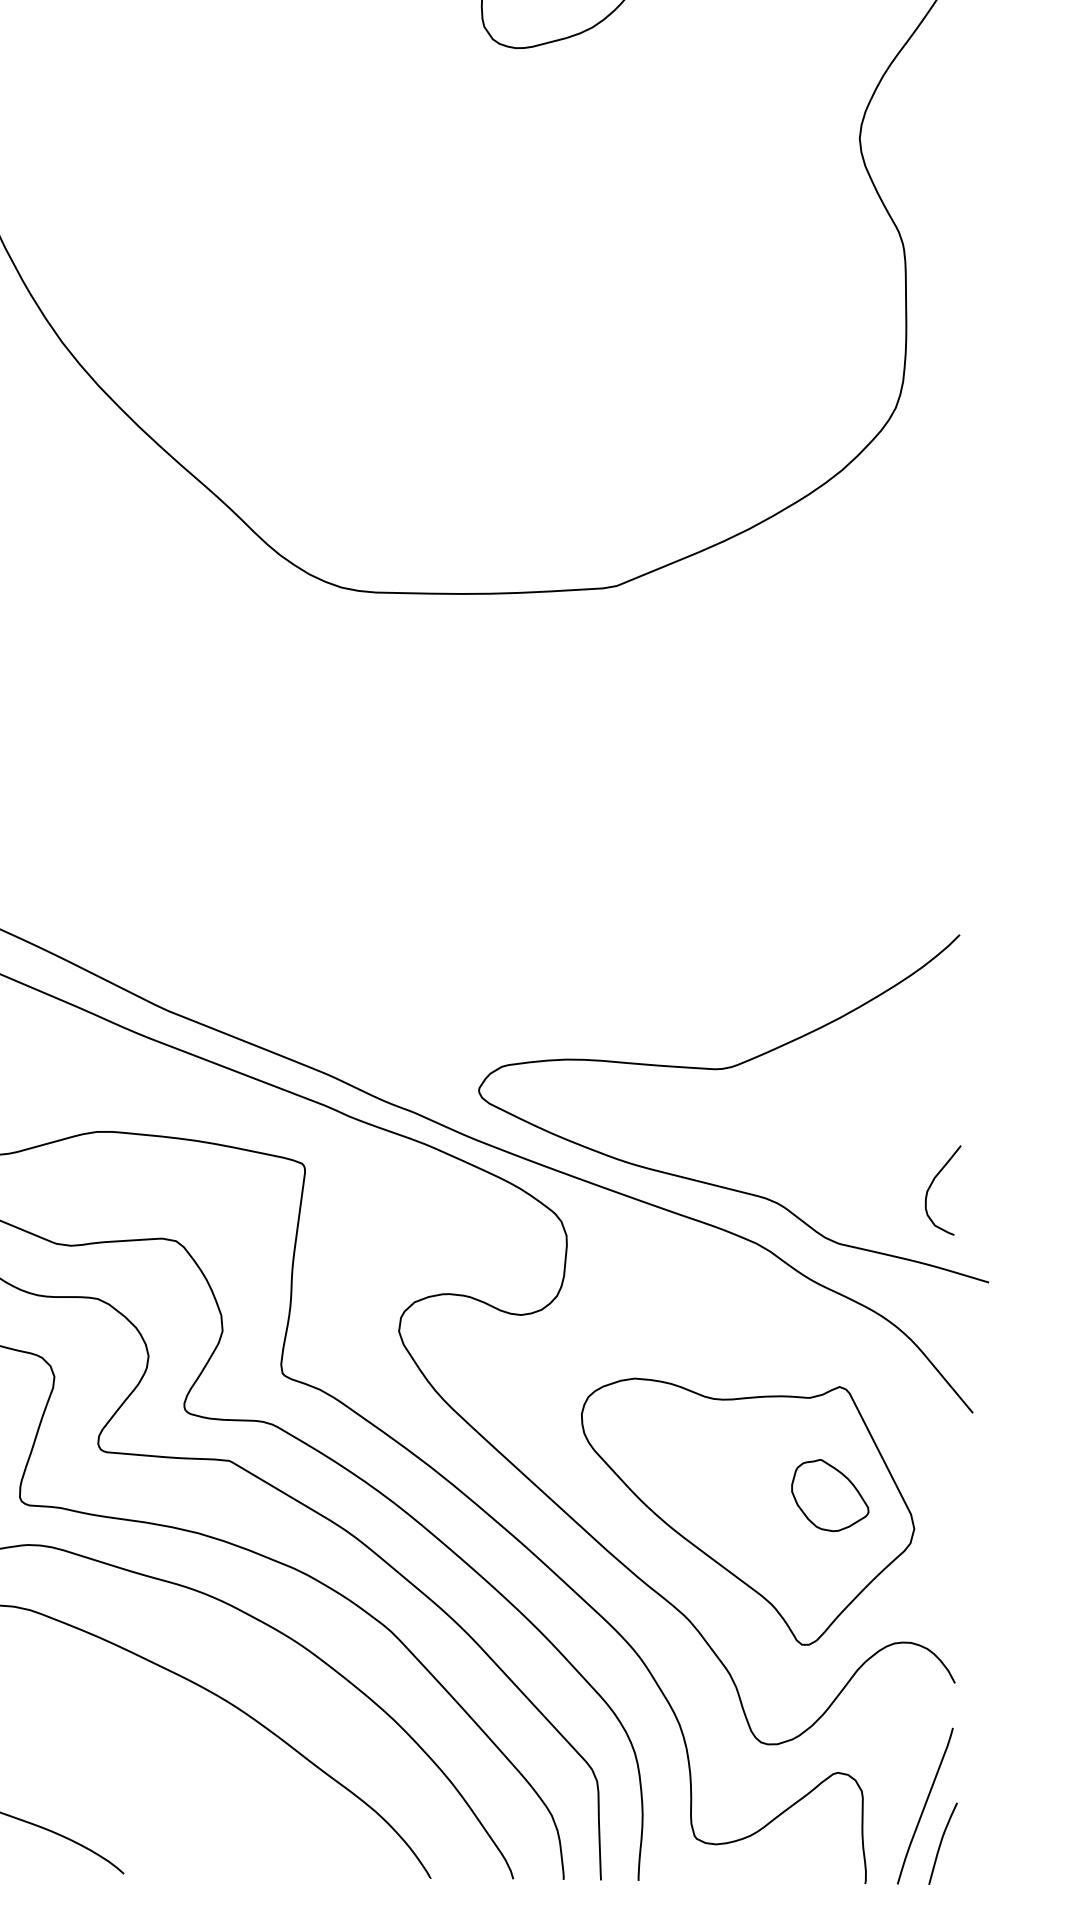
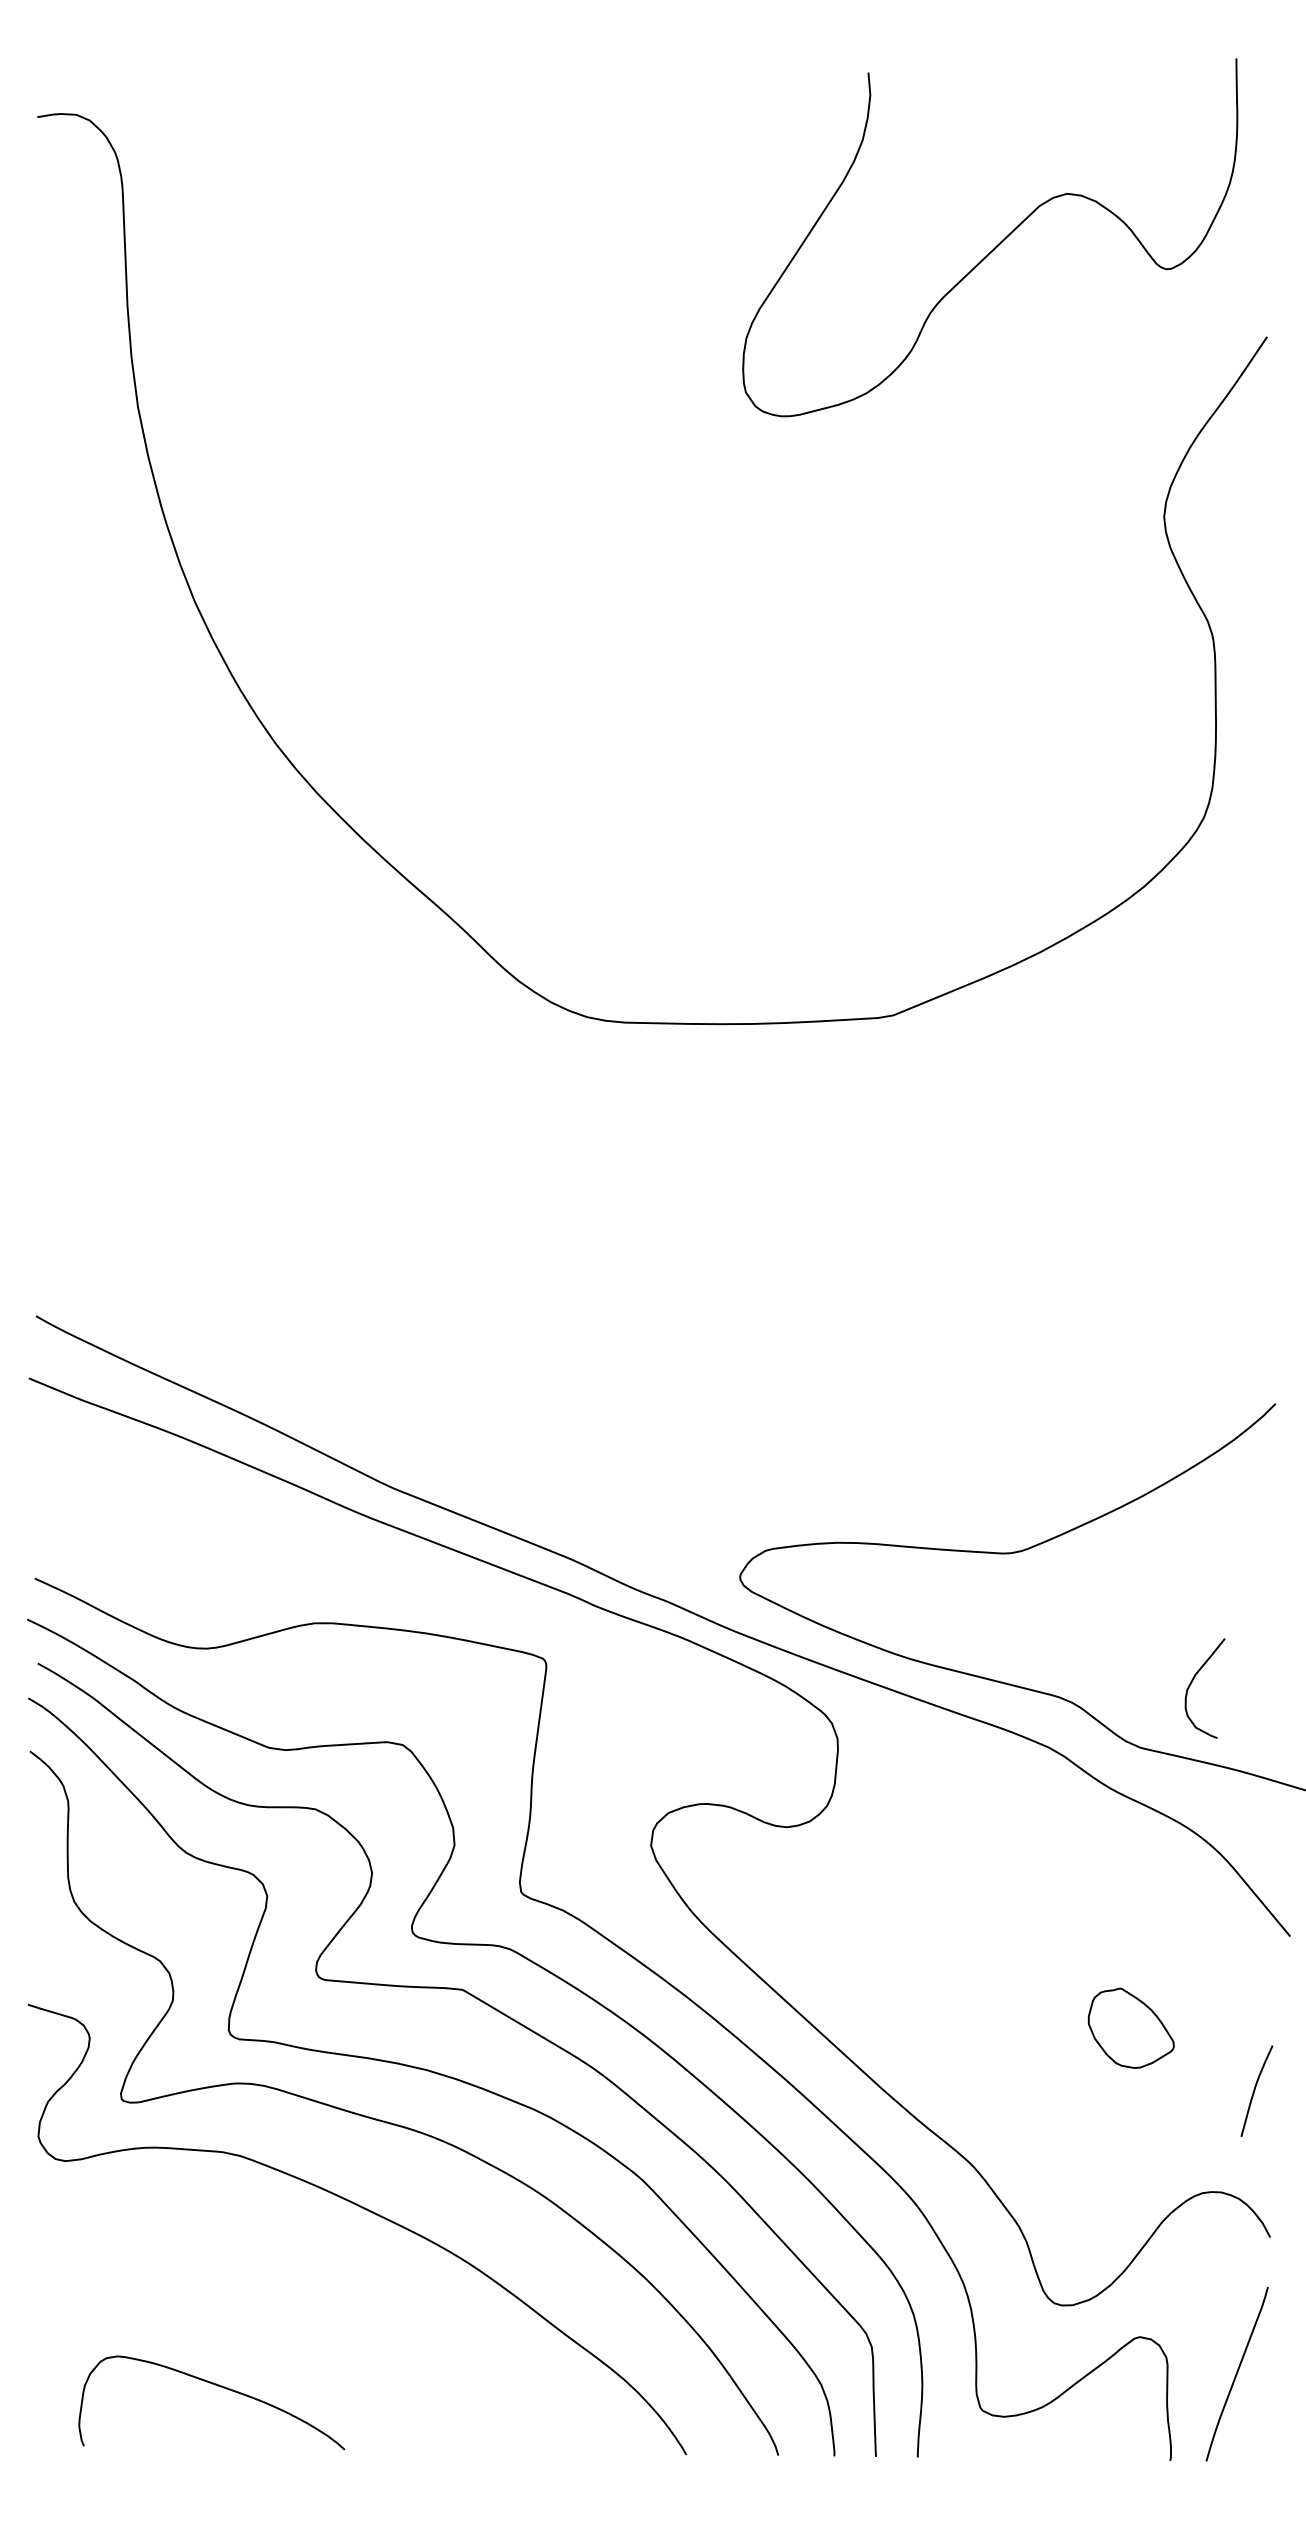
curve: (931, 1185) -> (1192, 1682), moved
part: (747, 1511) -> (1039, 2046), removed
curve: (941, 1843) -> (1255, 2090), moved

